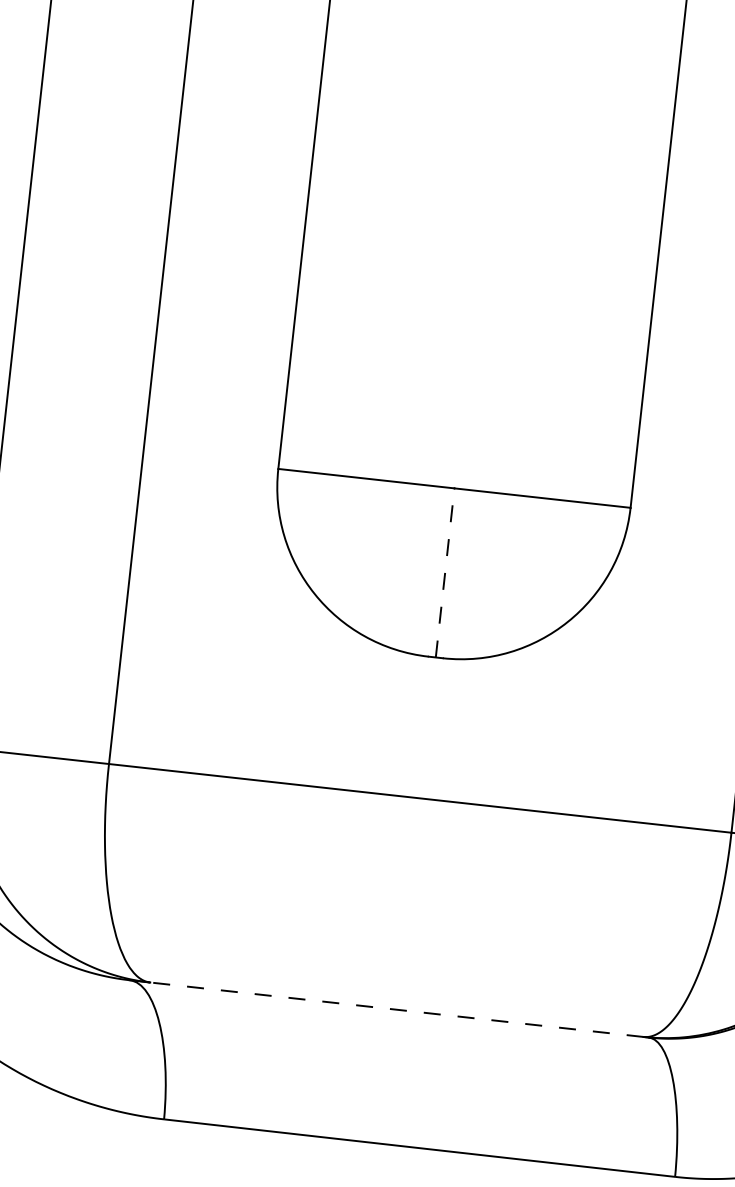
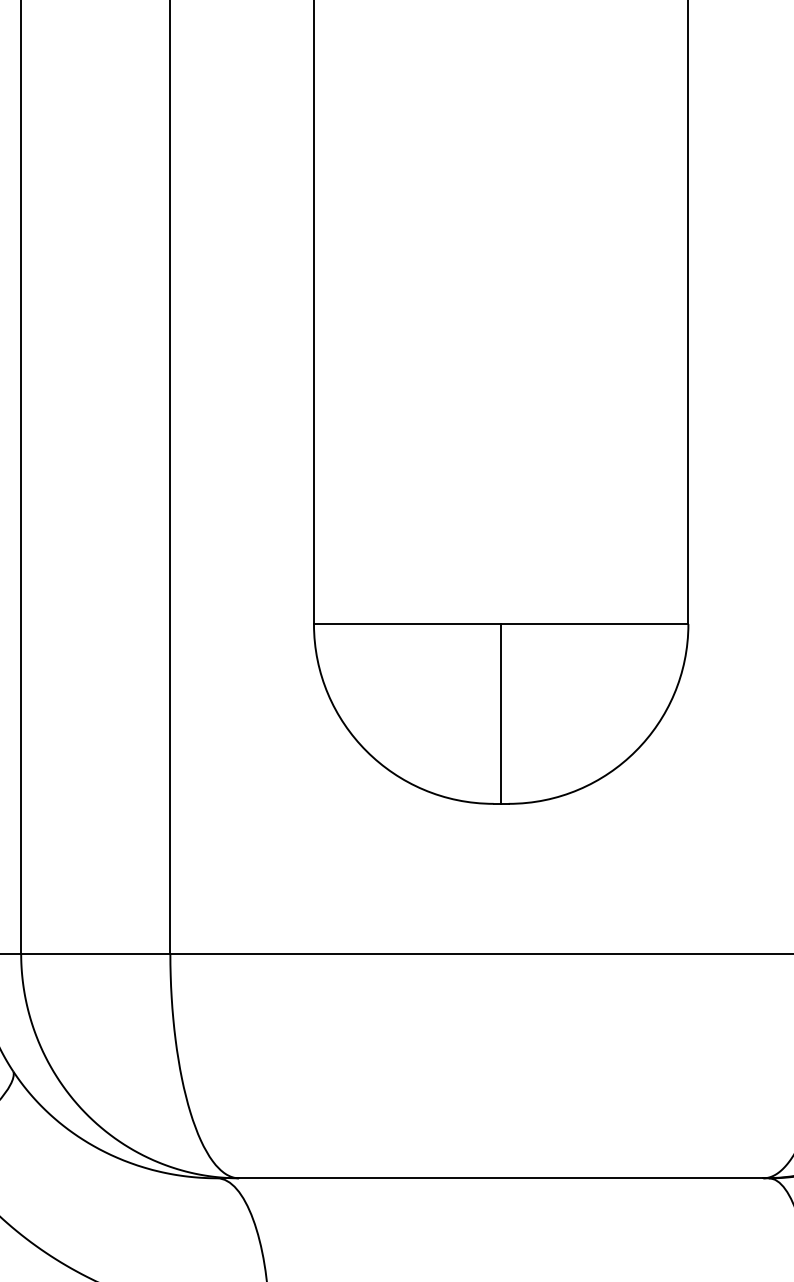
line: (445, 572) -> (501, 713), dashed -> solid
line: (396, 1009) -> (500, 1178), dashed -> solid

